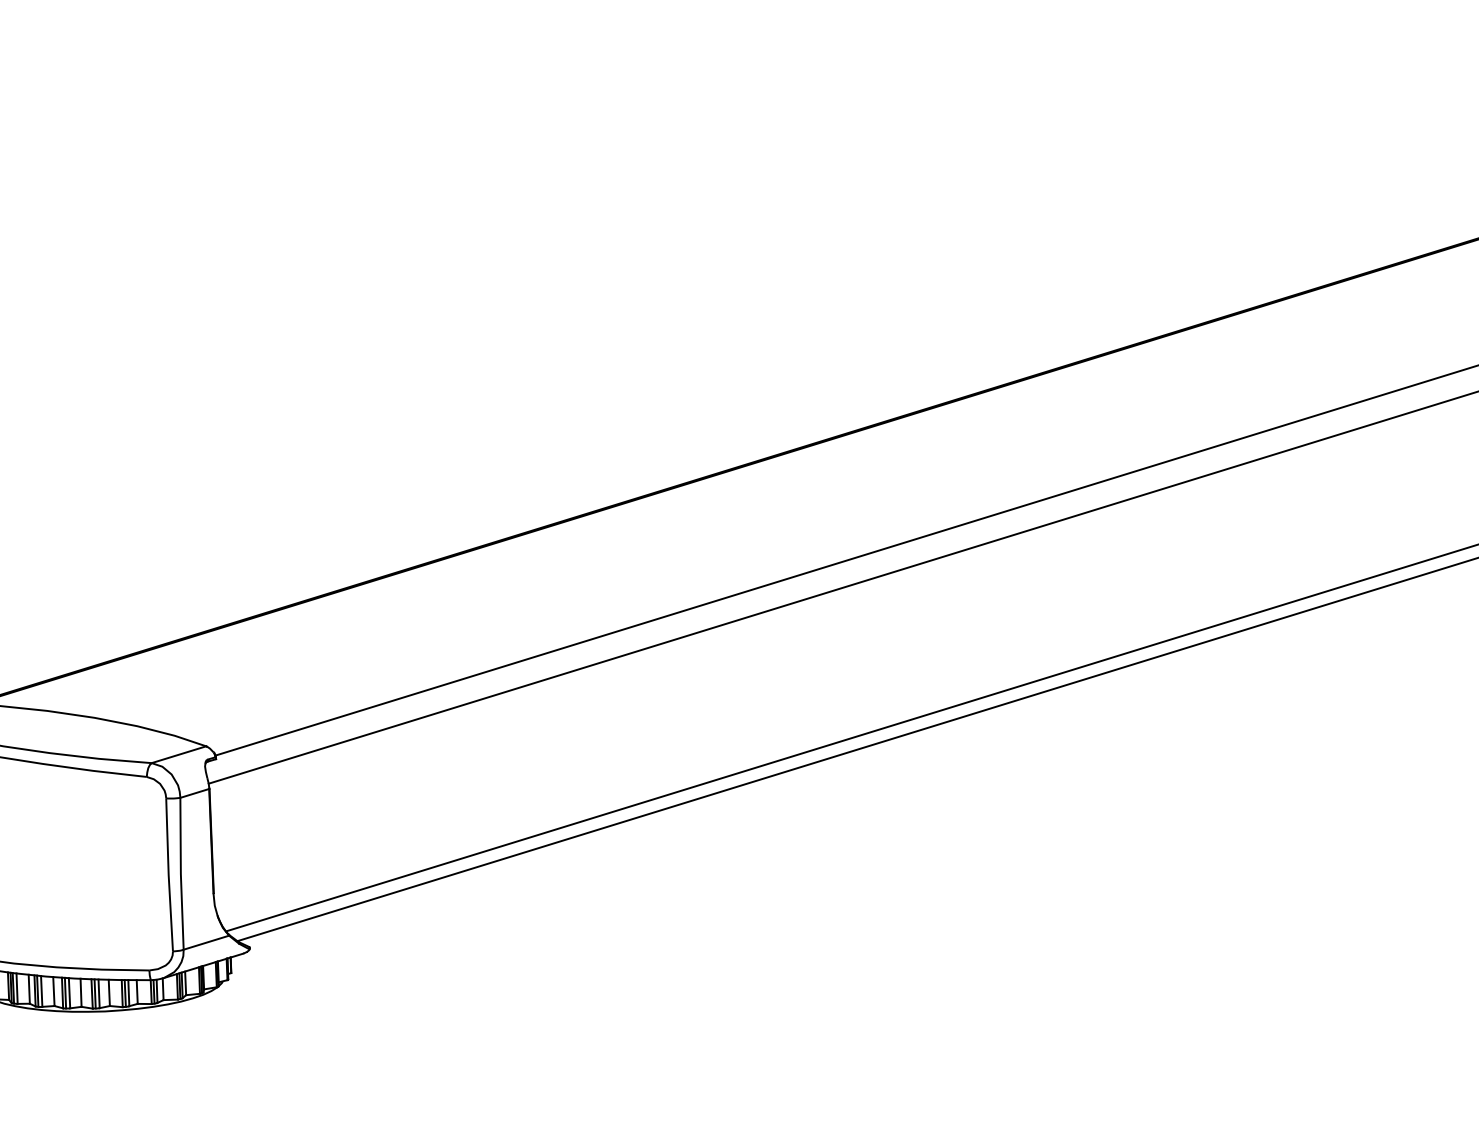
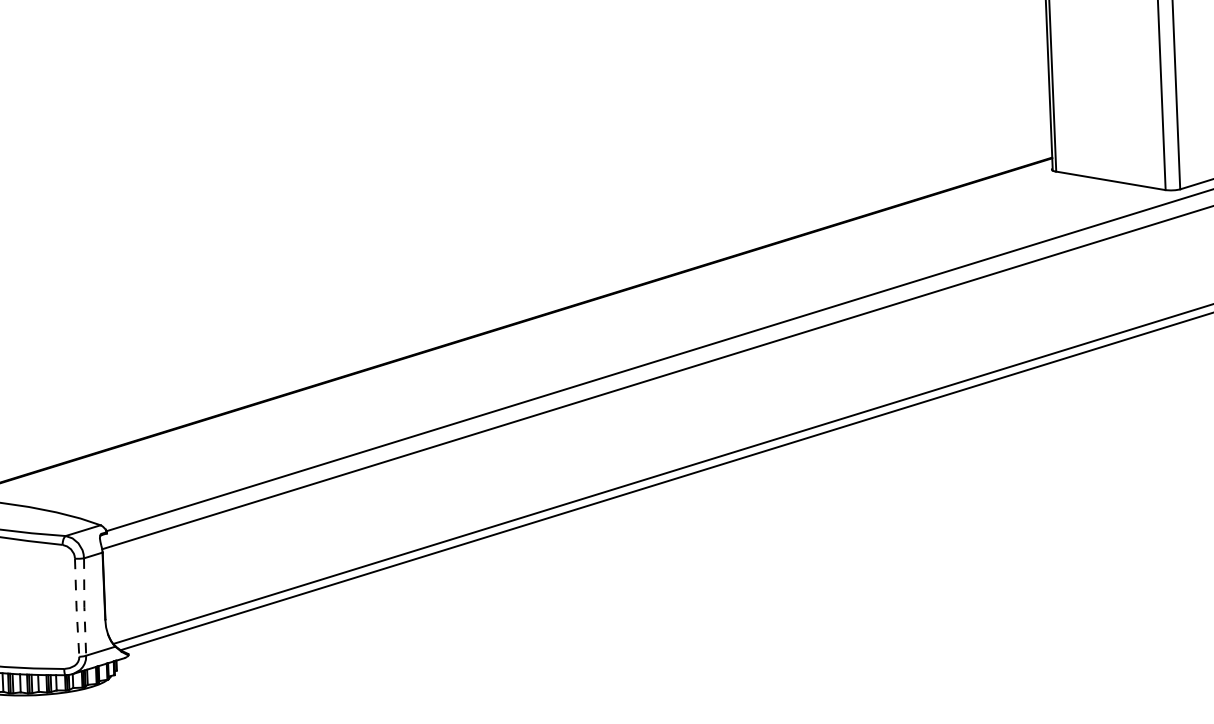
line: (168, 874) -> (76, 607), solid -> dashed
line: (181, 874) -> (84, 607), solid -> dashed

